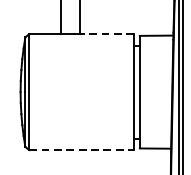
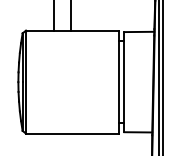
line: (106, 34) -> (94, 30), dashed -> solid
line: (81, 149) -> (72, 133), dashed -> solid

